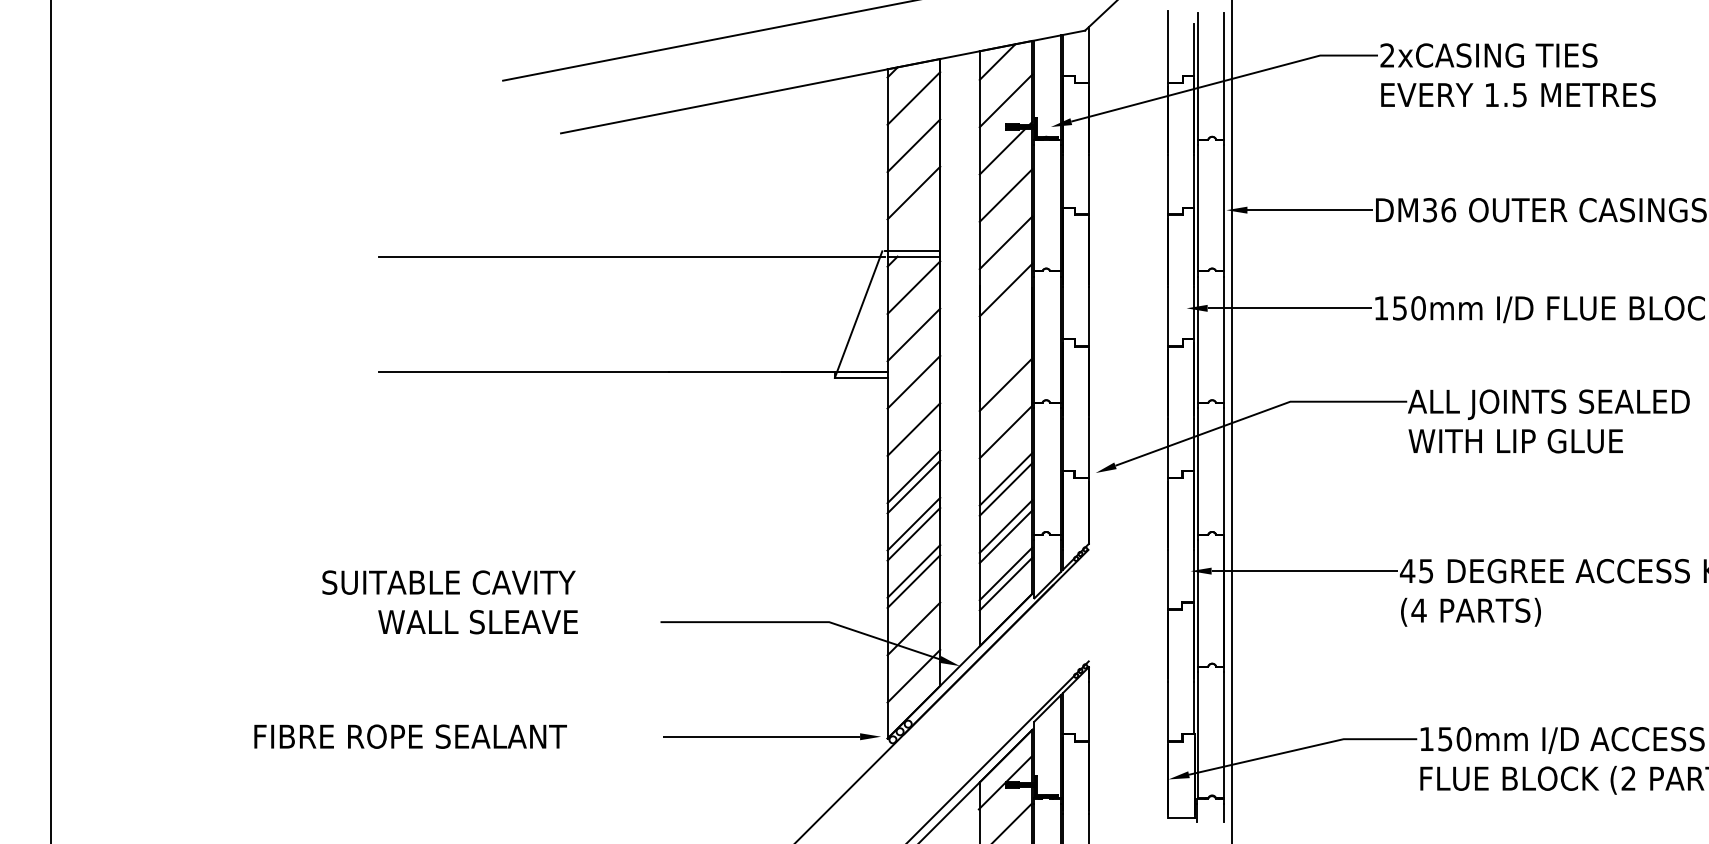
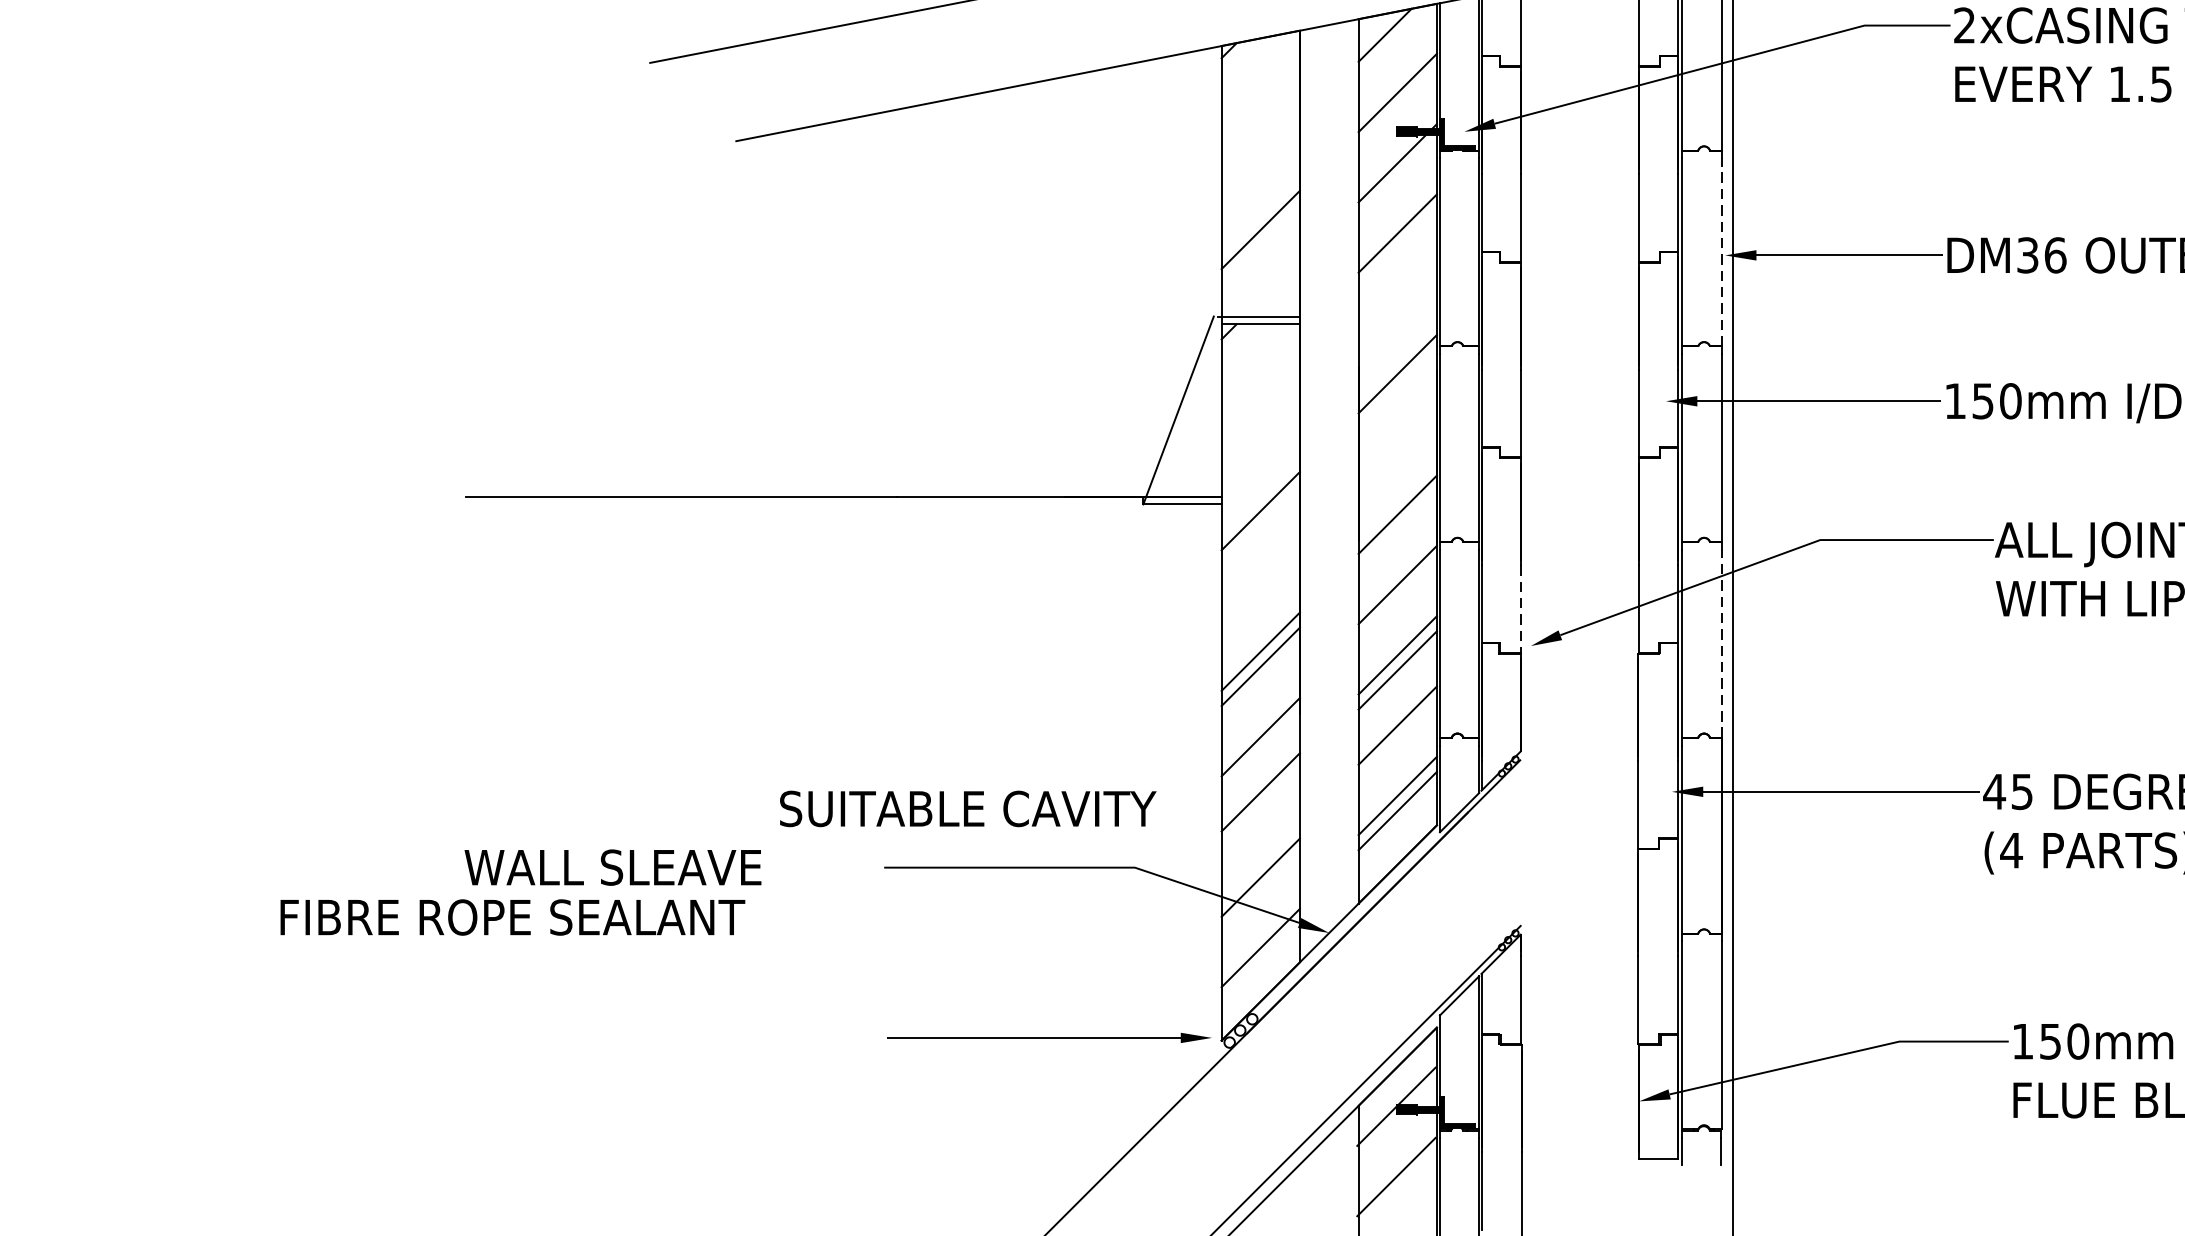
line: (913, 98) -> (1260, 89), removed
line: (913, 145) -> (1260, 159), removed
line: (1223, 207) -> (1720, 251), solid -> dashed
line: (1005, 242) -> (1396, 303), removed
line: (631, 256) -> (841, 324), removed
line: (913, 287) -> (1260, 370), removed
line: (913, 334) -> (1260, 440), removed
line: (913, 429) -> (1260, 581), removed
line: (1089, 448) -> (1521, 609), solid -> dashed
line: (1223, 471) -> (1720, 643), solid -> dashed
line: (913, 523) -> (1260, 721), removed
line: (1005, 536) -> (1396, 740), removed
line: (913, 581) -> (1260, 807), removed
text: (448, 582) -> (967, 808), moved
text: (410, 736) -> (512, 917), moved

